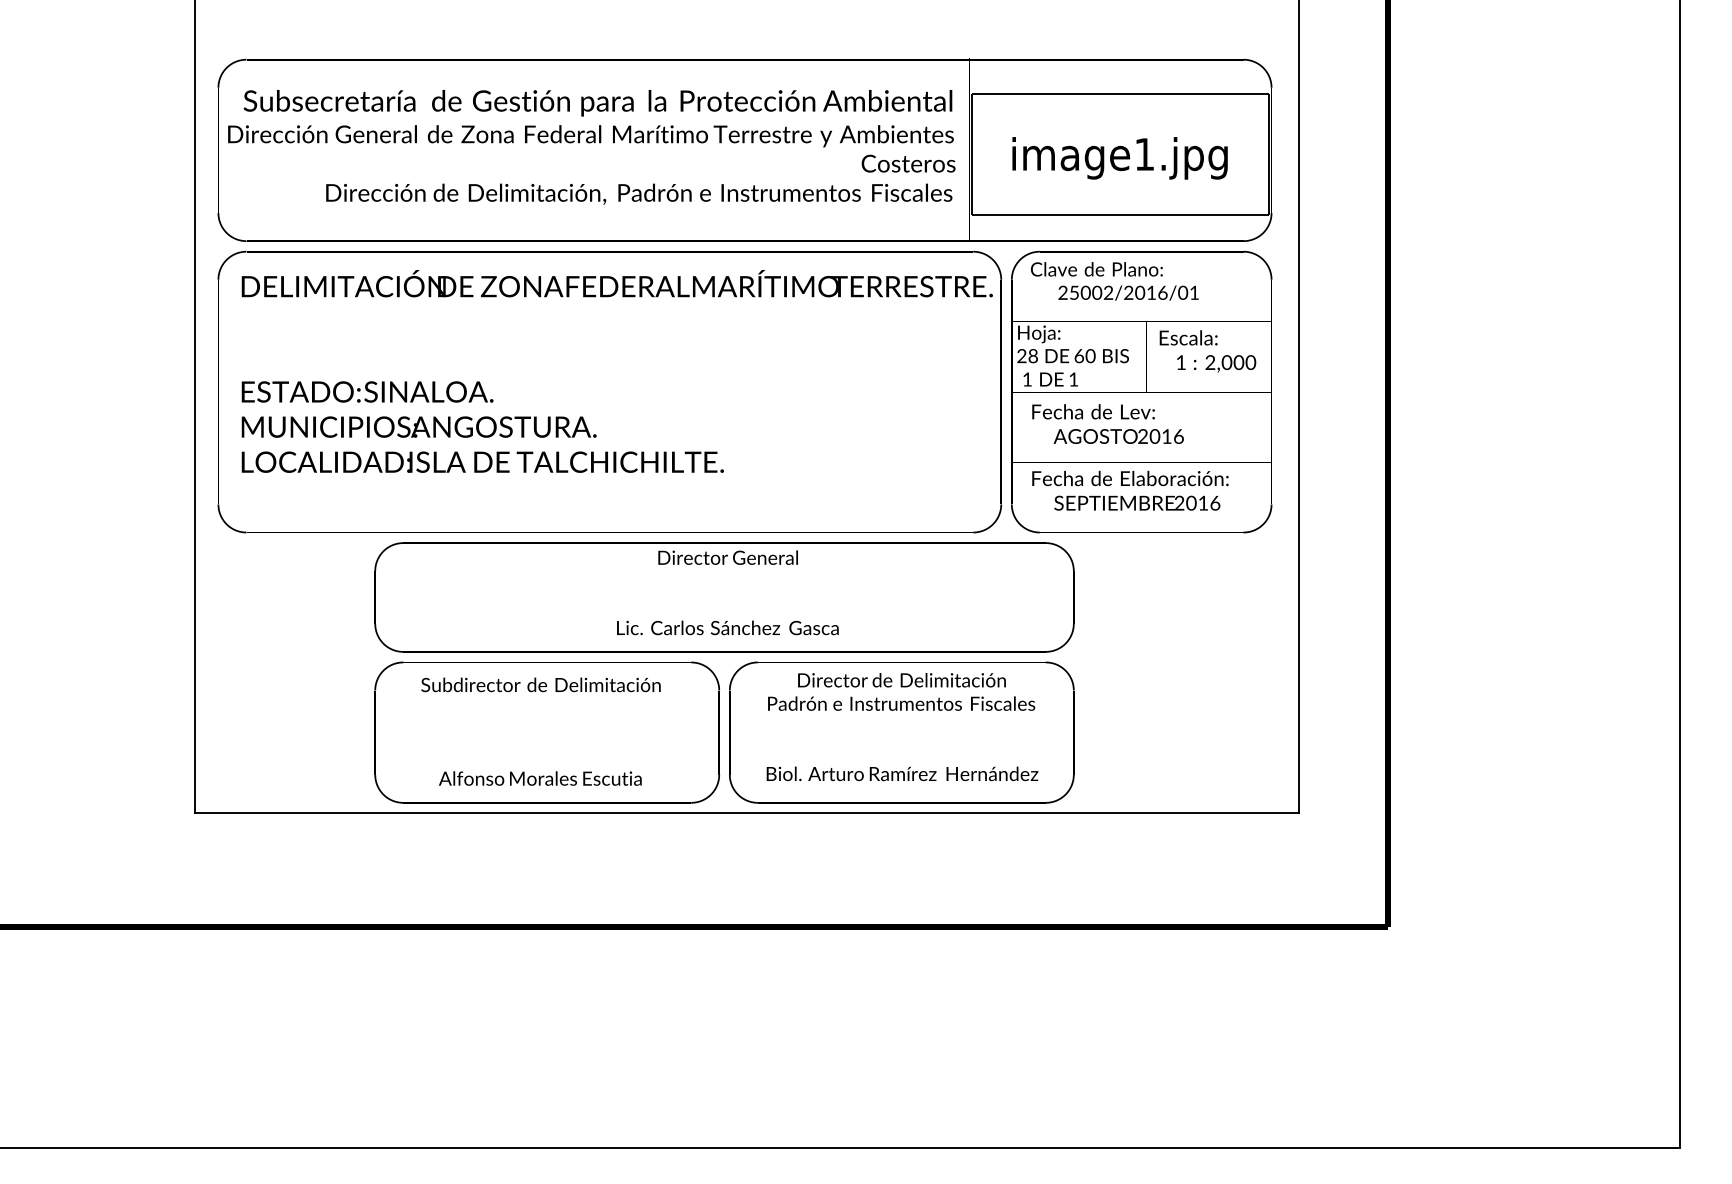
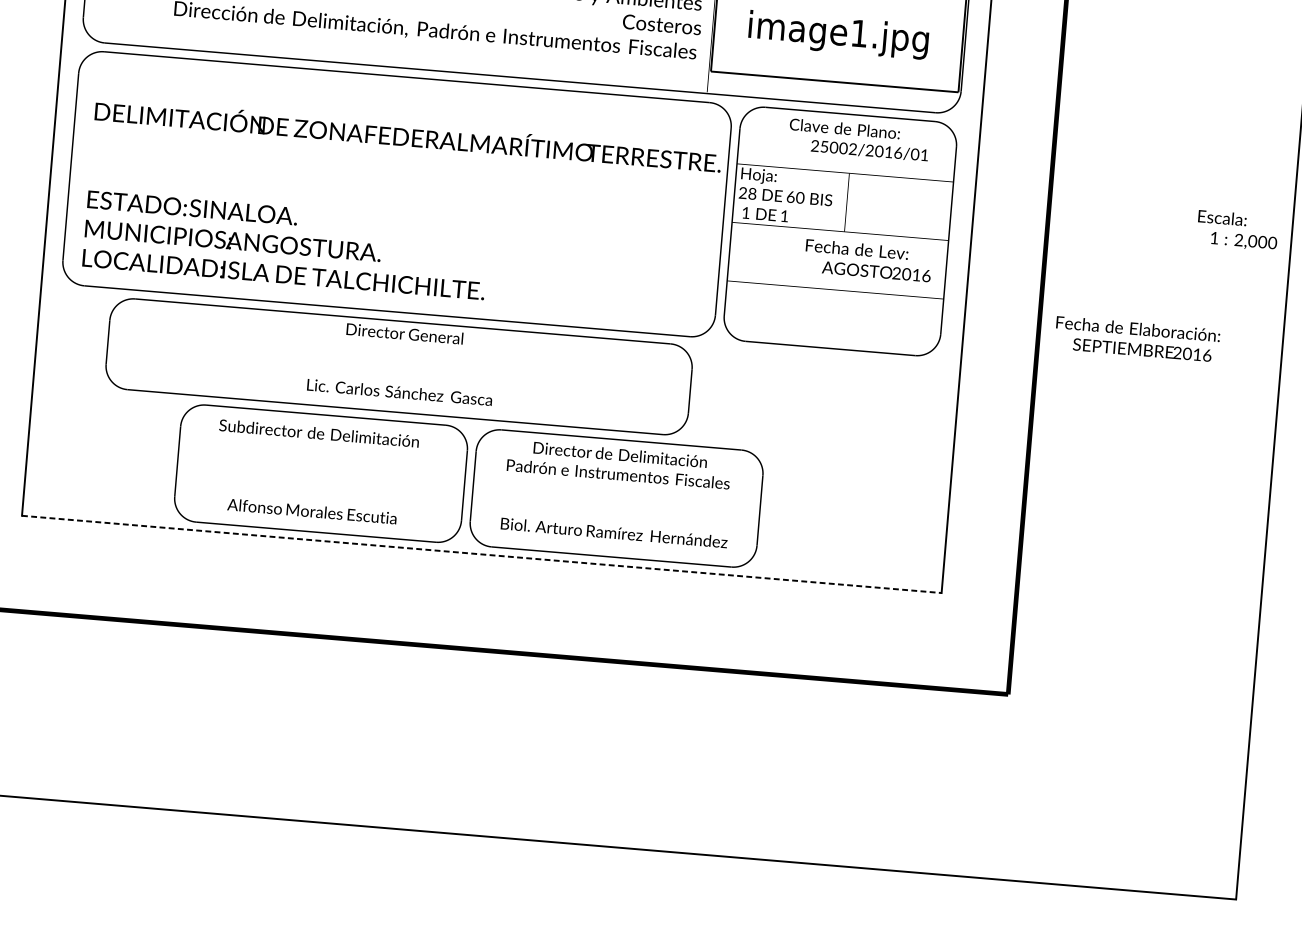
text: (1114, 281) -> (858, 140), moved
text: (1207, 351) -> (1237, 230), moved
text: (616, 371) -> (401, 208), moved
text: (1107, 423) -> (868, 260), moved
text: (1130, 490) -> (1137, 338), moved
text: (724, 597) -> (399, 366), moved
line: (746, 812) -> (481, 554), solid -> dashed

